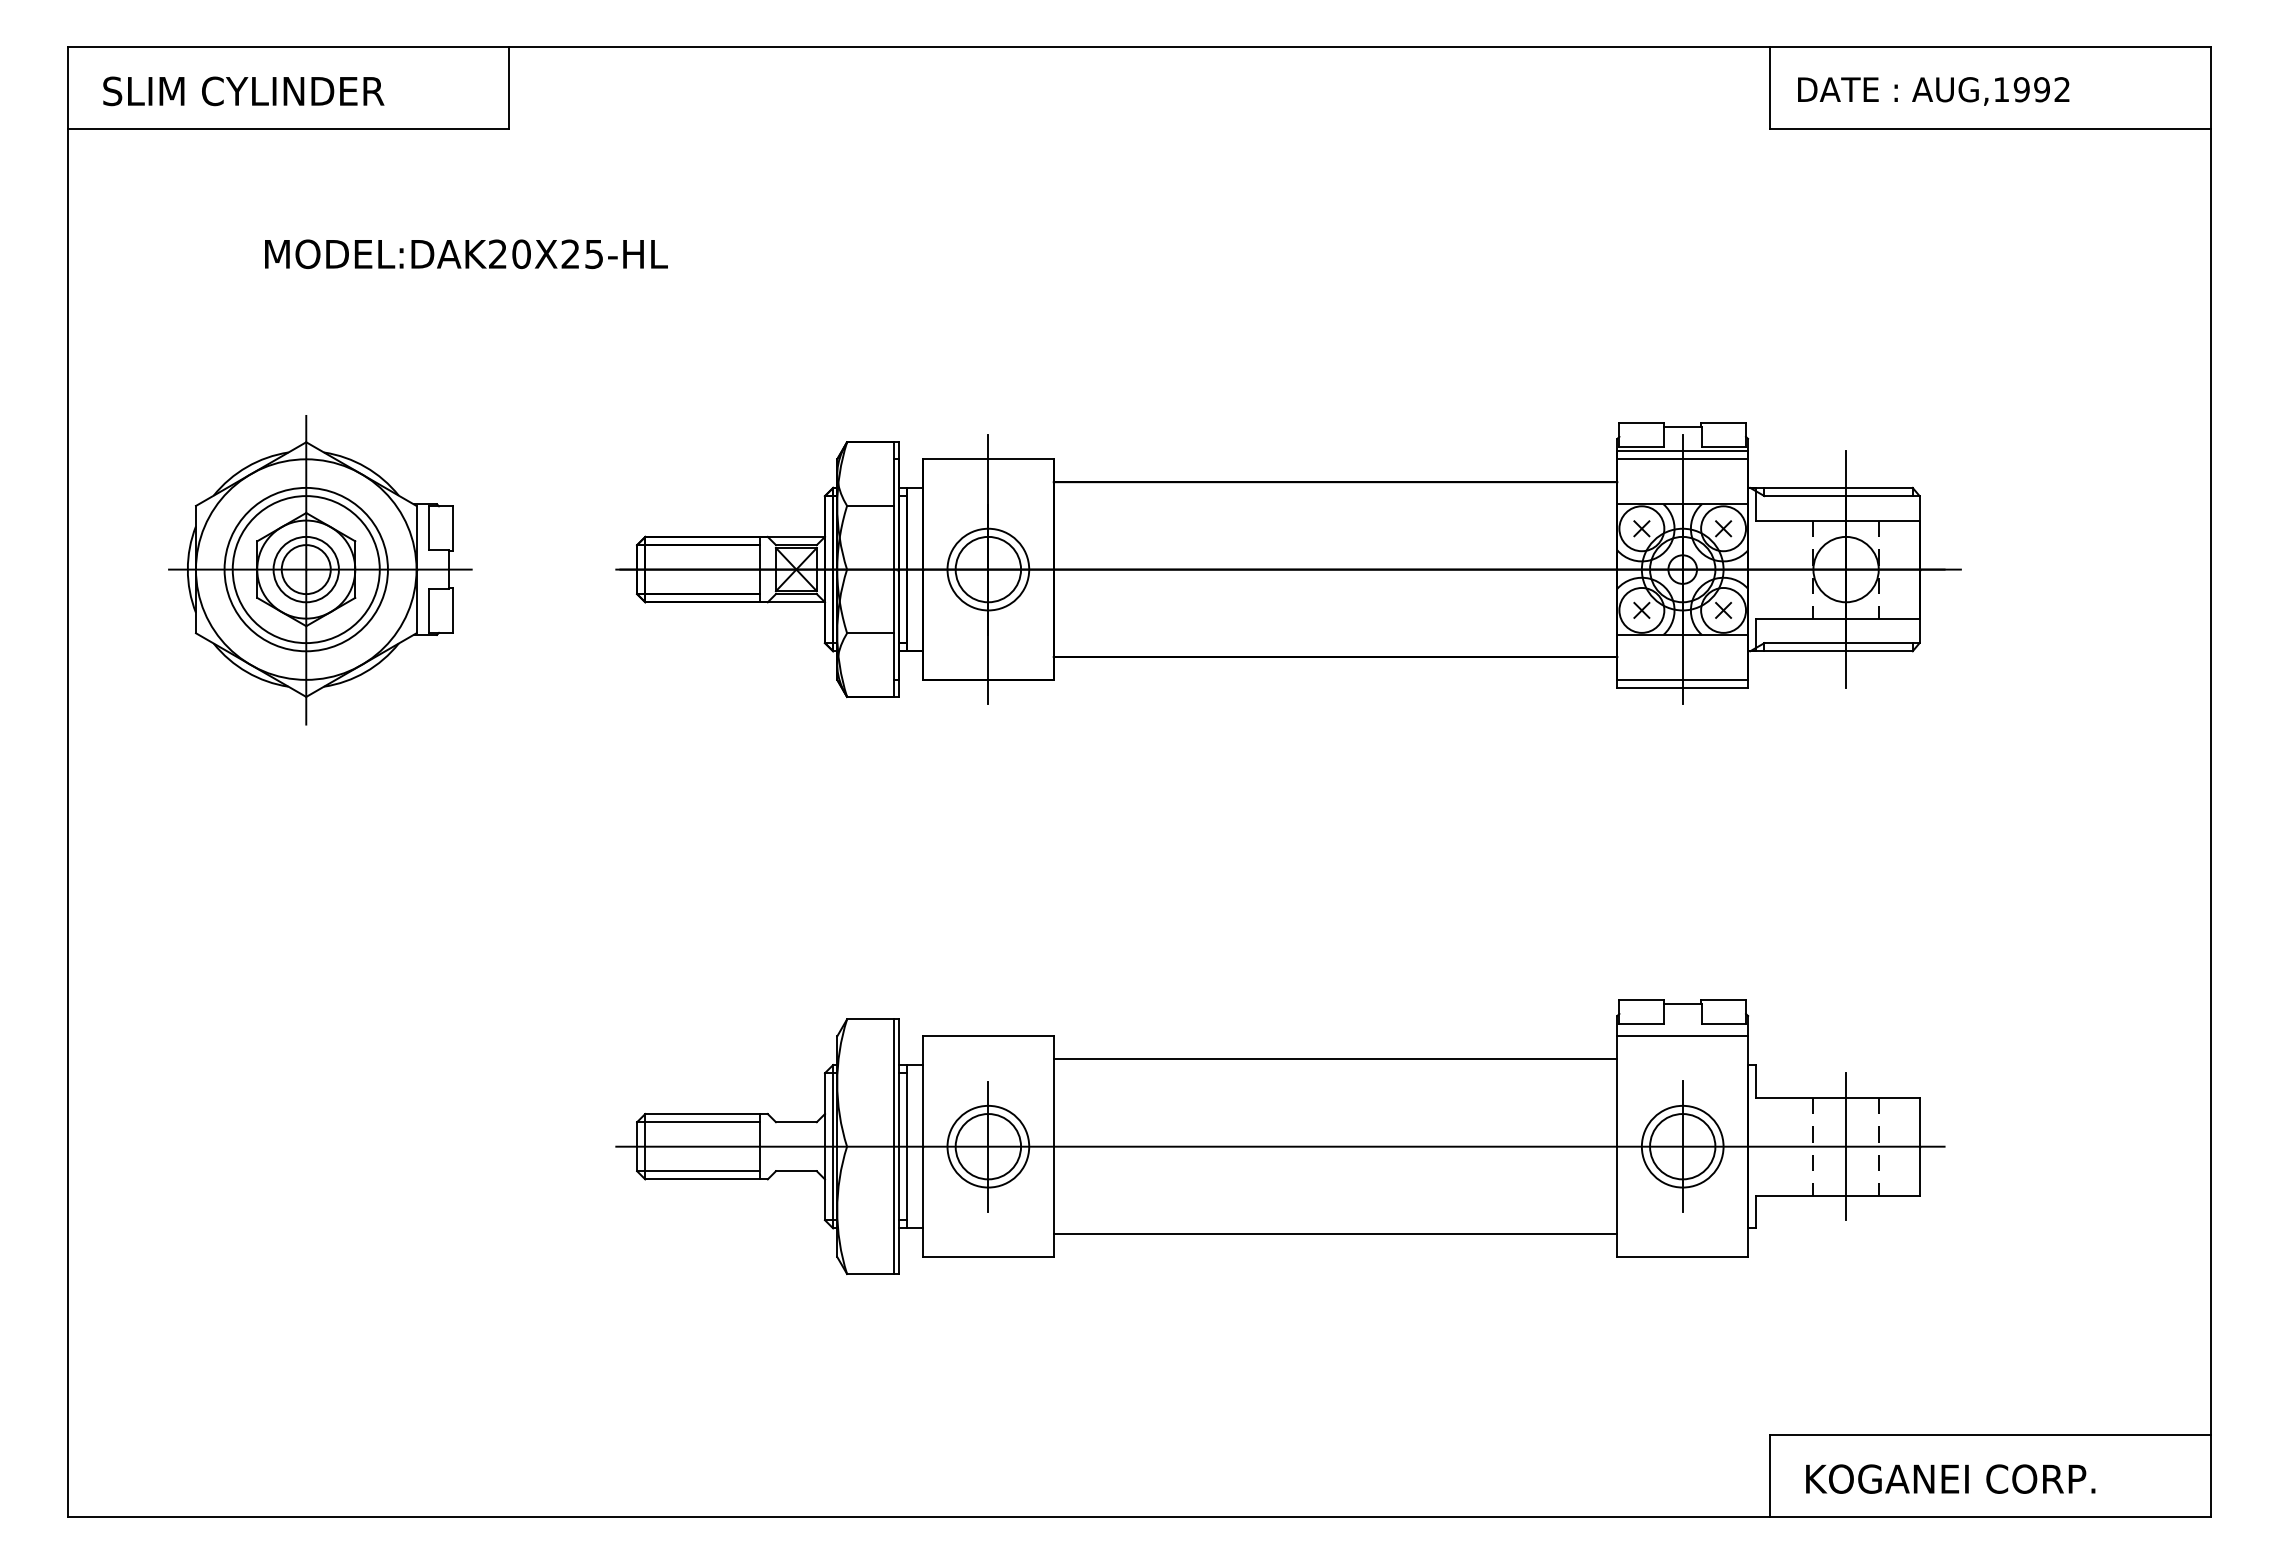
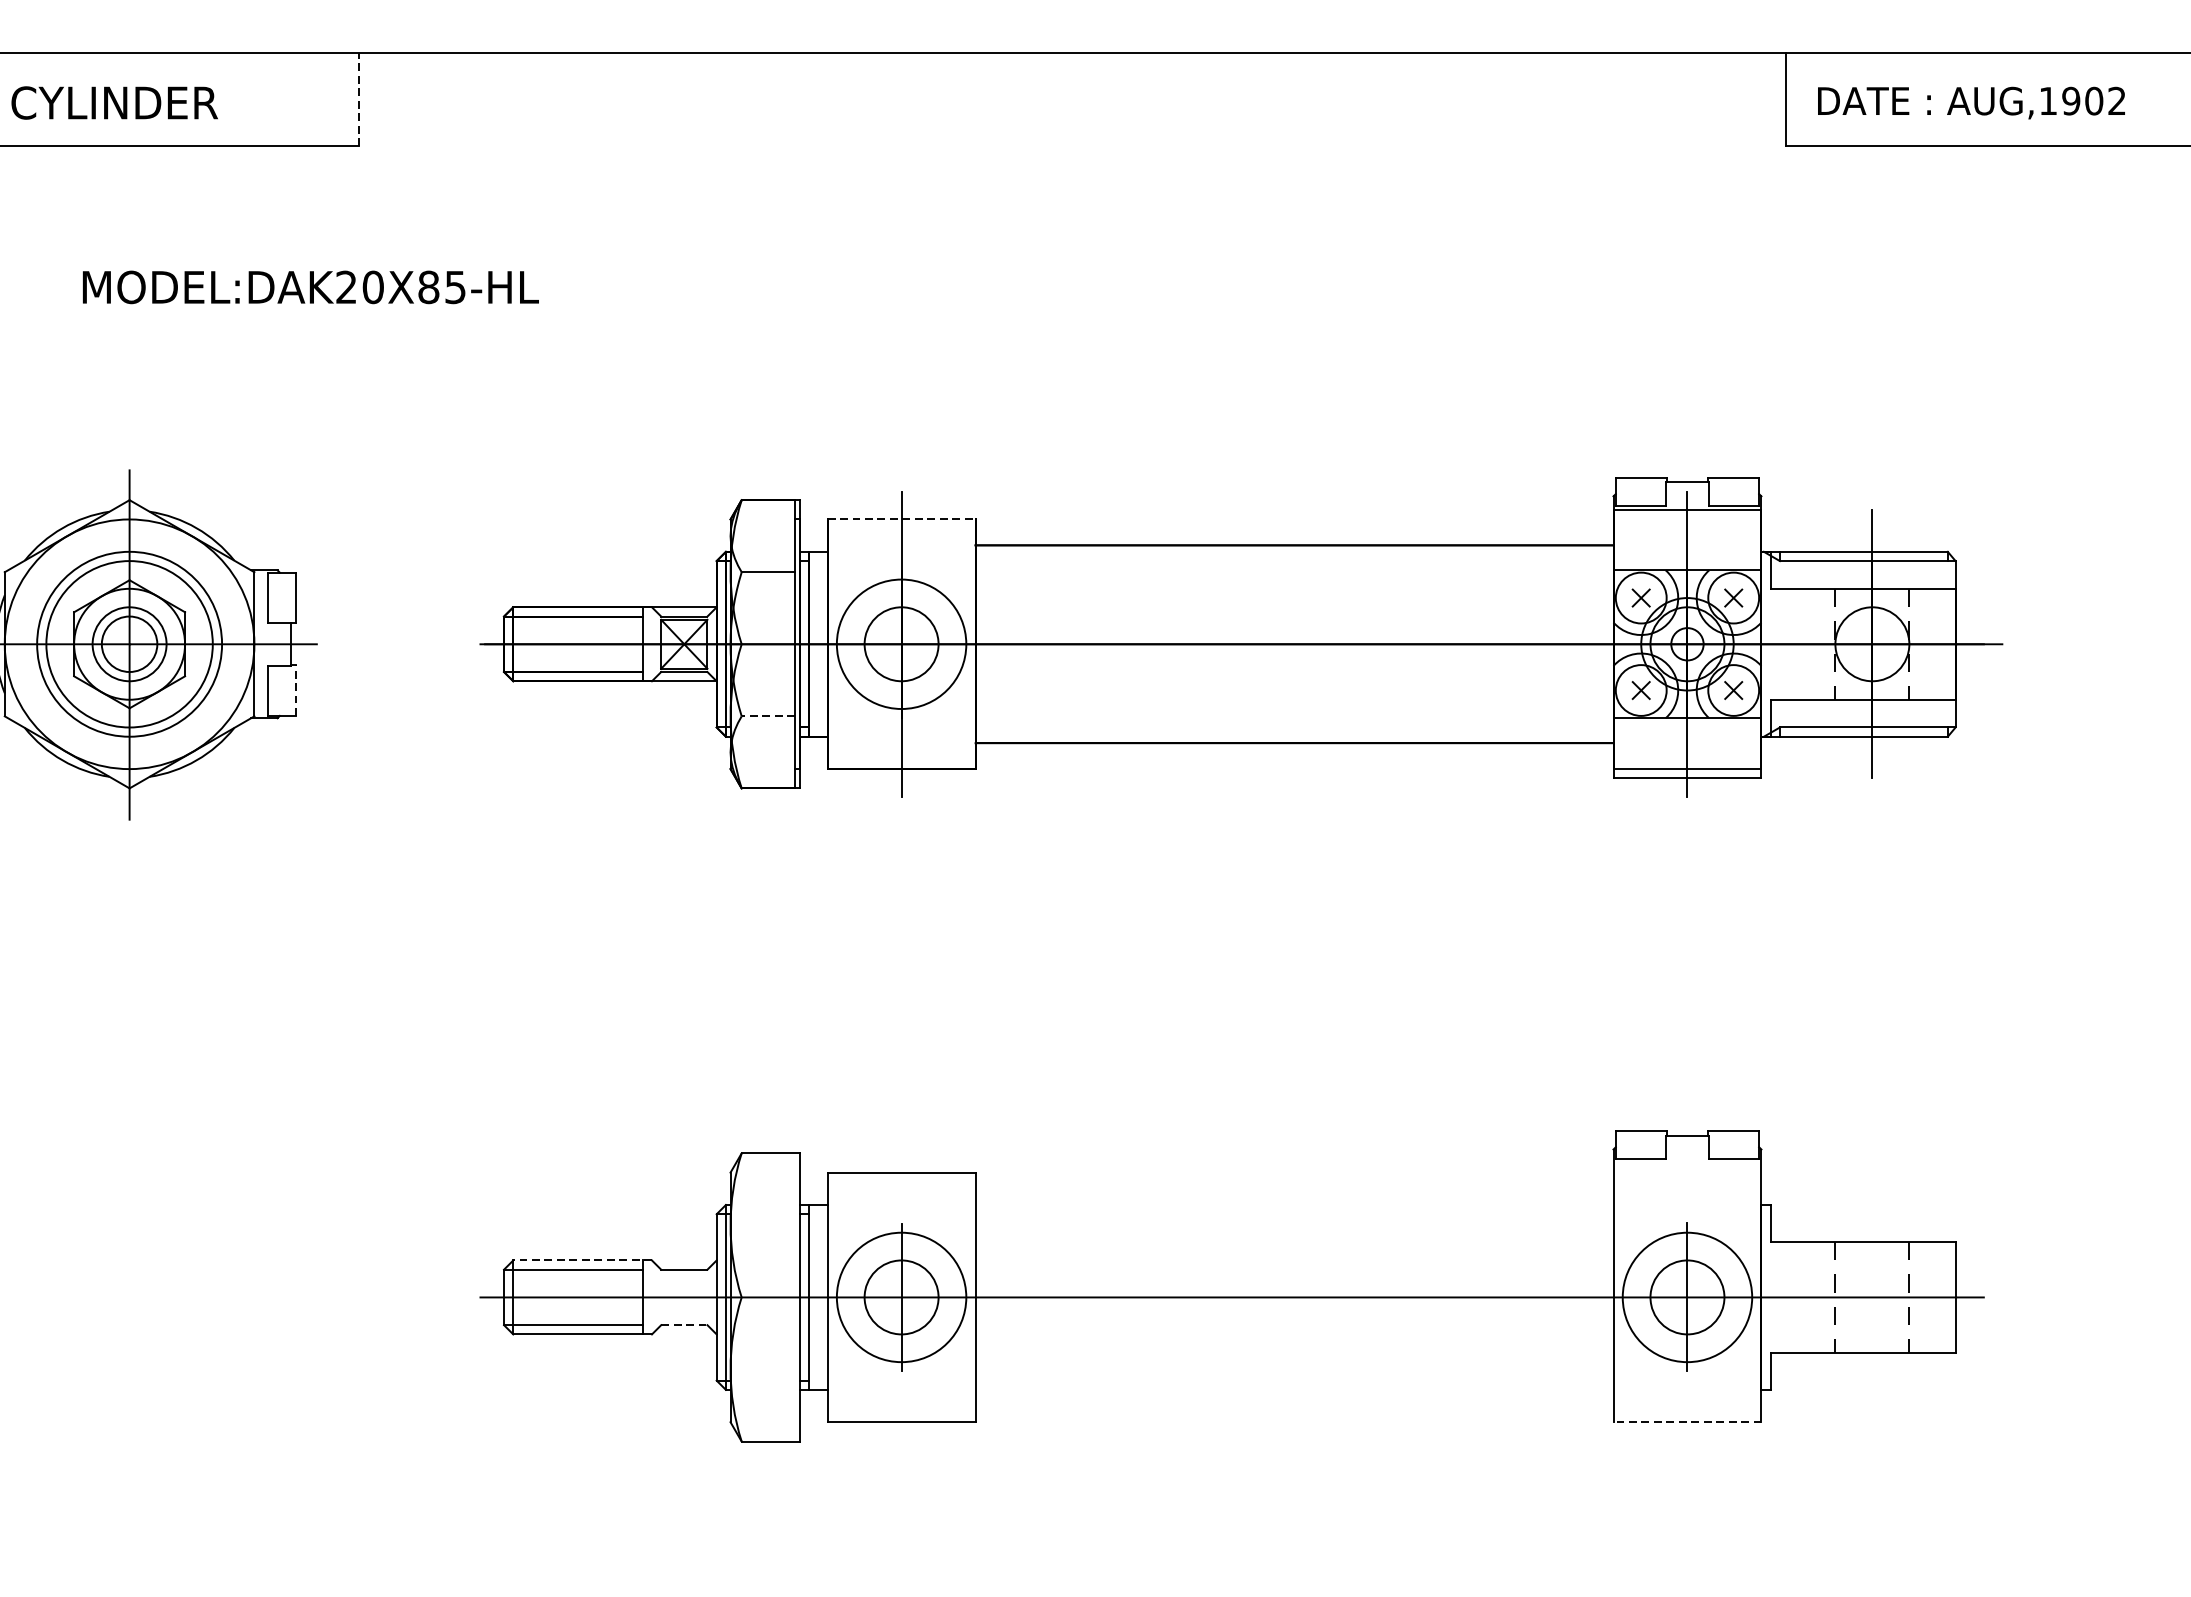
line: (508, 87) -> (358, 98), solid -> dashed
text: (2042, 89) -> (2094, 100), AUG,1992 -> AUG,1902
text: (570, 254) -> (428, 287), MODEL:DAK20X25-HL -> MODEL:DAK20X85-HL
line: (988, 459) -> (901, 519), solid -> dashed
line: (1682, 459) -> (1687, 519), removed
circle: (988, 569) -> (901, 644), size x1.4
line: (453, 609) -> (296, 689), solid -> dashed
line: (870, 633) -> (768, 716), solid -> dashed
line: (1682, 1036) -> (1687, 1172), removed
line: (1335, 1059) -> (1294, 1198), removed
line: (706, 1114) -> (582, 1260), solid -> dashed
line: (894, 1146) -> (795, 1297), removed
circle: (988, 1146) -> (901, 1297), size x1.4
circle: (1682, 1146) -> (1687, 1297), size x1.4
line: (1846, 1146) -> (1872, 1297), removed
line: (796, 1171) -> (684, 1325), solid -> dashed
line: (1335, 1234) -> (1294, 1396), removed
line: (1682, 1256) -> (1687, 1421), solid -> dashed

